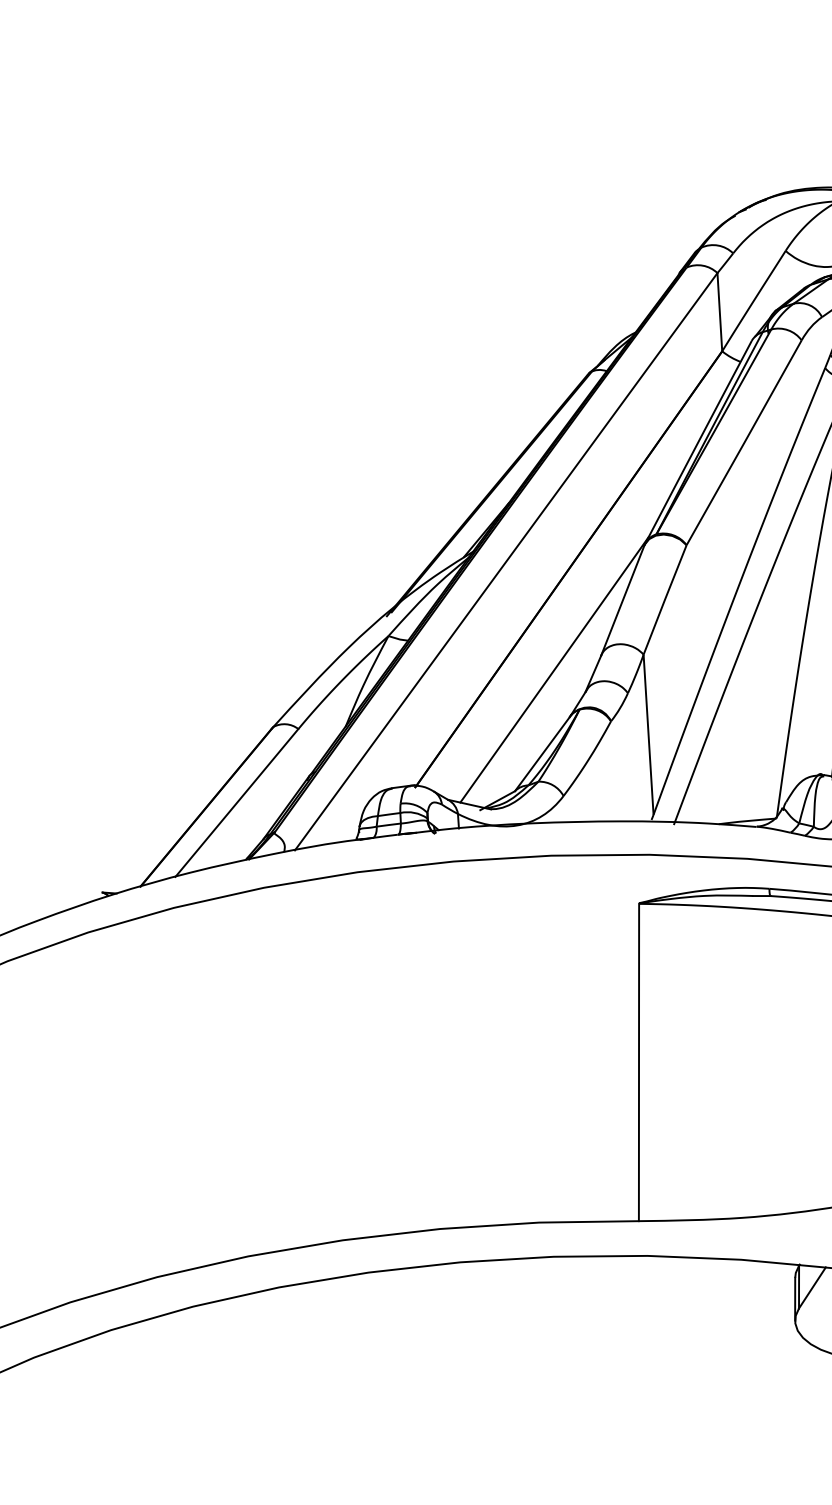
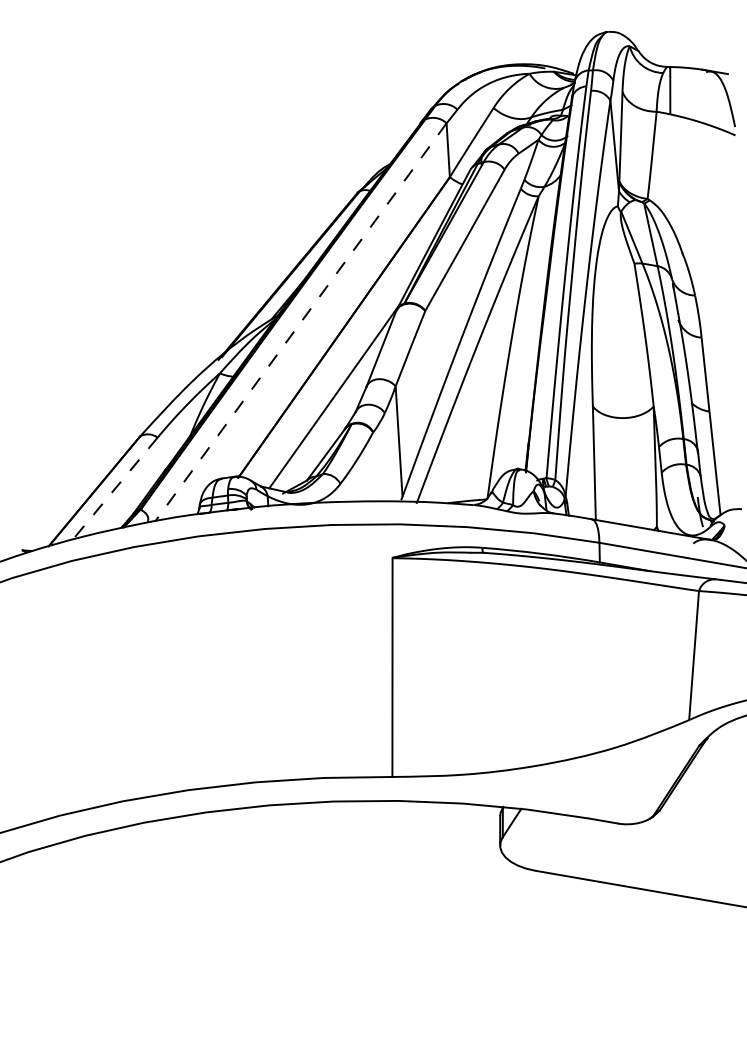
line: (505, 562) -> (300, 322), solid -> dashed
line: (235, 804) -> (114, 489), solid -> dashed

